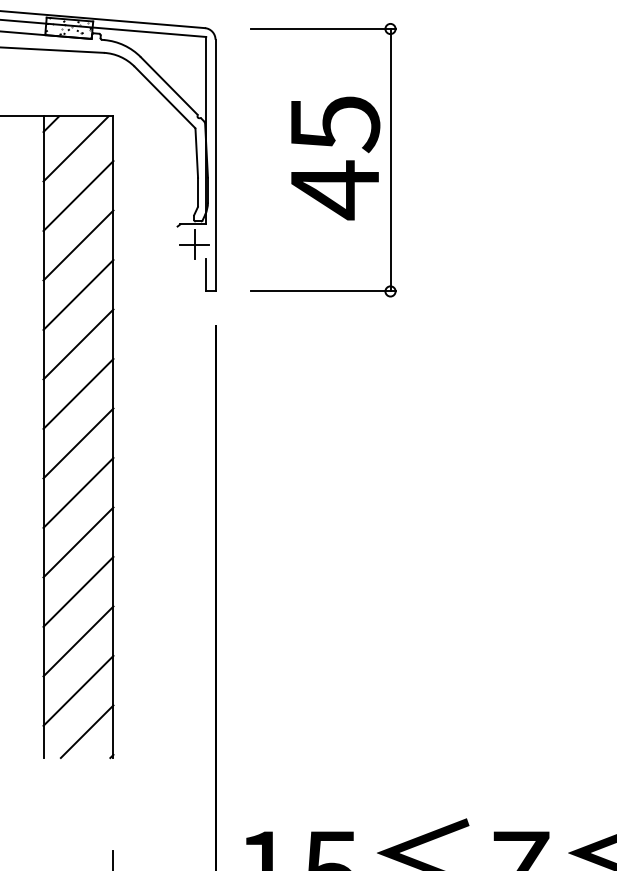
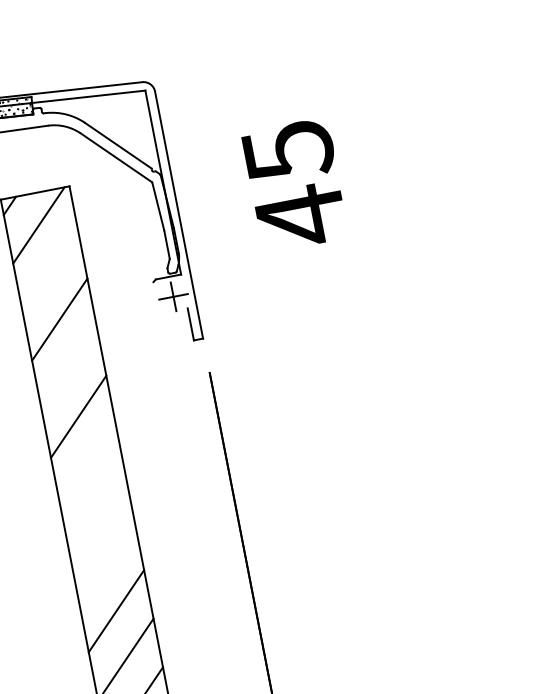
part: (390, 160) -> (349, 176), removed
line: (78, 196) -> (50, 271), removed
line: (78, 294) -> (69, 367), removed
line: (78, 393) -> (88, 464), removed
line: (78, 443) -> (97, 514), removed
line: (78, 492) -> (106, 562), removed

